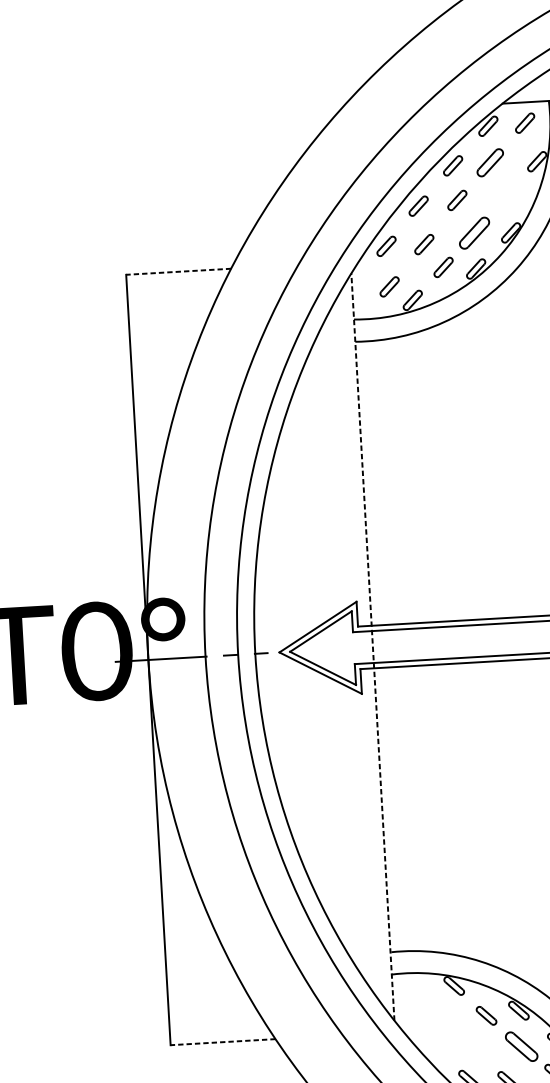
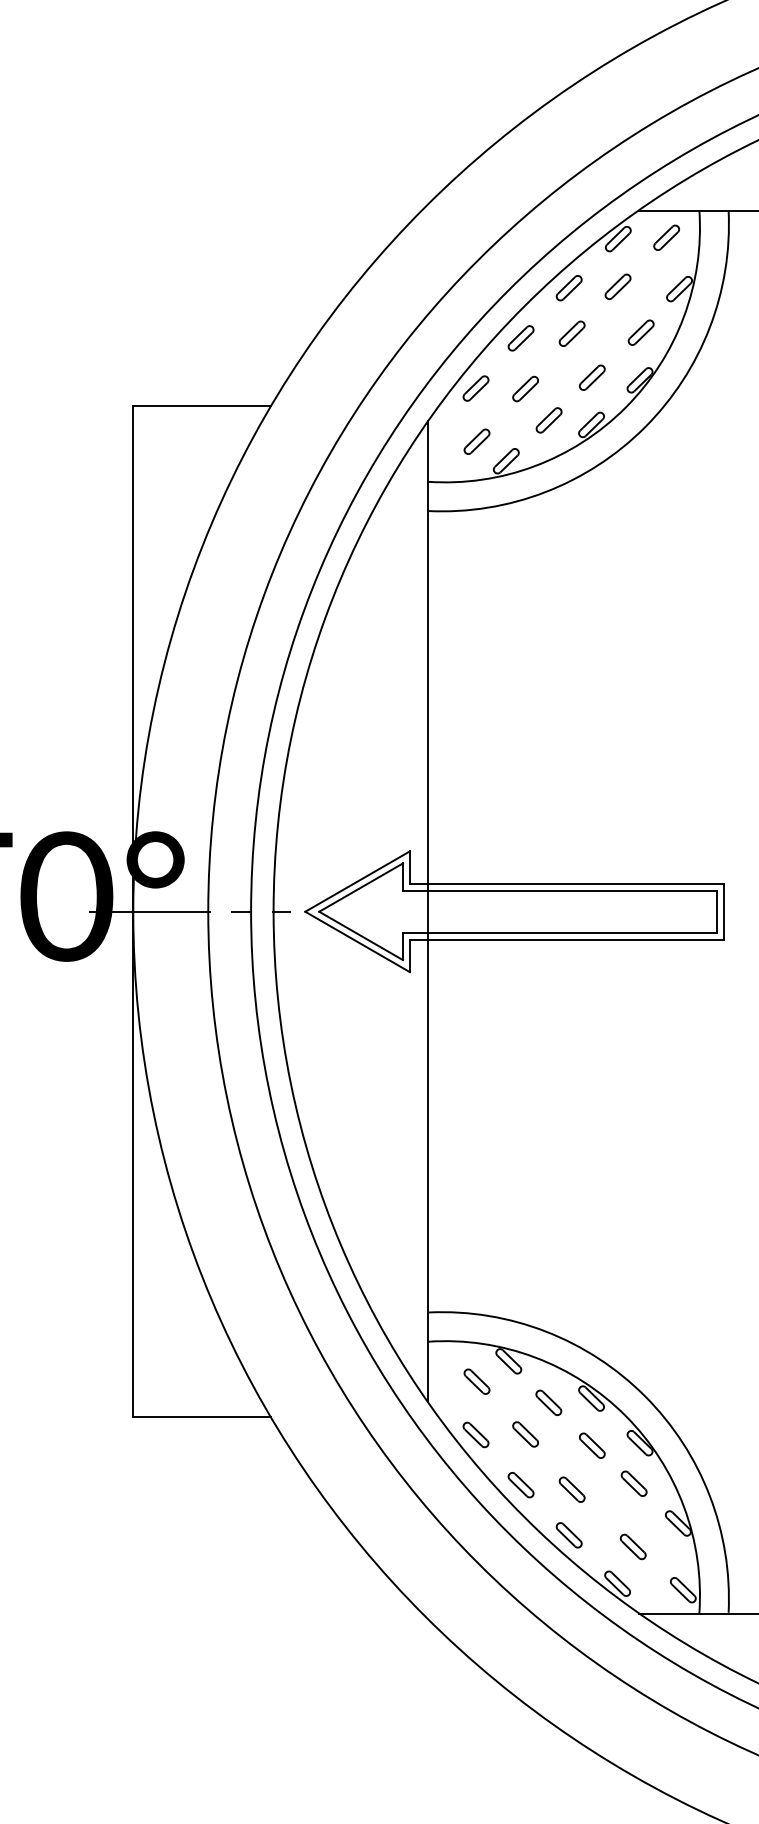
part: (489, 162) -> (617, 286), size x0.71
part: (509, 196) -> (640, 332), added
part: (474, 232) -> (592, 377), size x0.62
line: (178, 272) -> (202, 406), dashed -> solid
line: (372, 646) -> (427, 911), dashed -> solid
part: (430, 1002) -> (476, 1381), added
part: (470, 1040) -> (525, 1434), added
line: (223, 1042) -> (202, 1417), dashed -> solid
part: (432, 1043) -> (475, 1434), added
part: (520, 1046) -> (591, 1445), size x0.62

